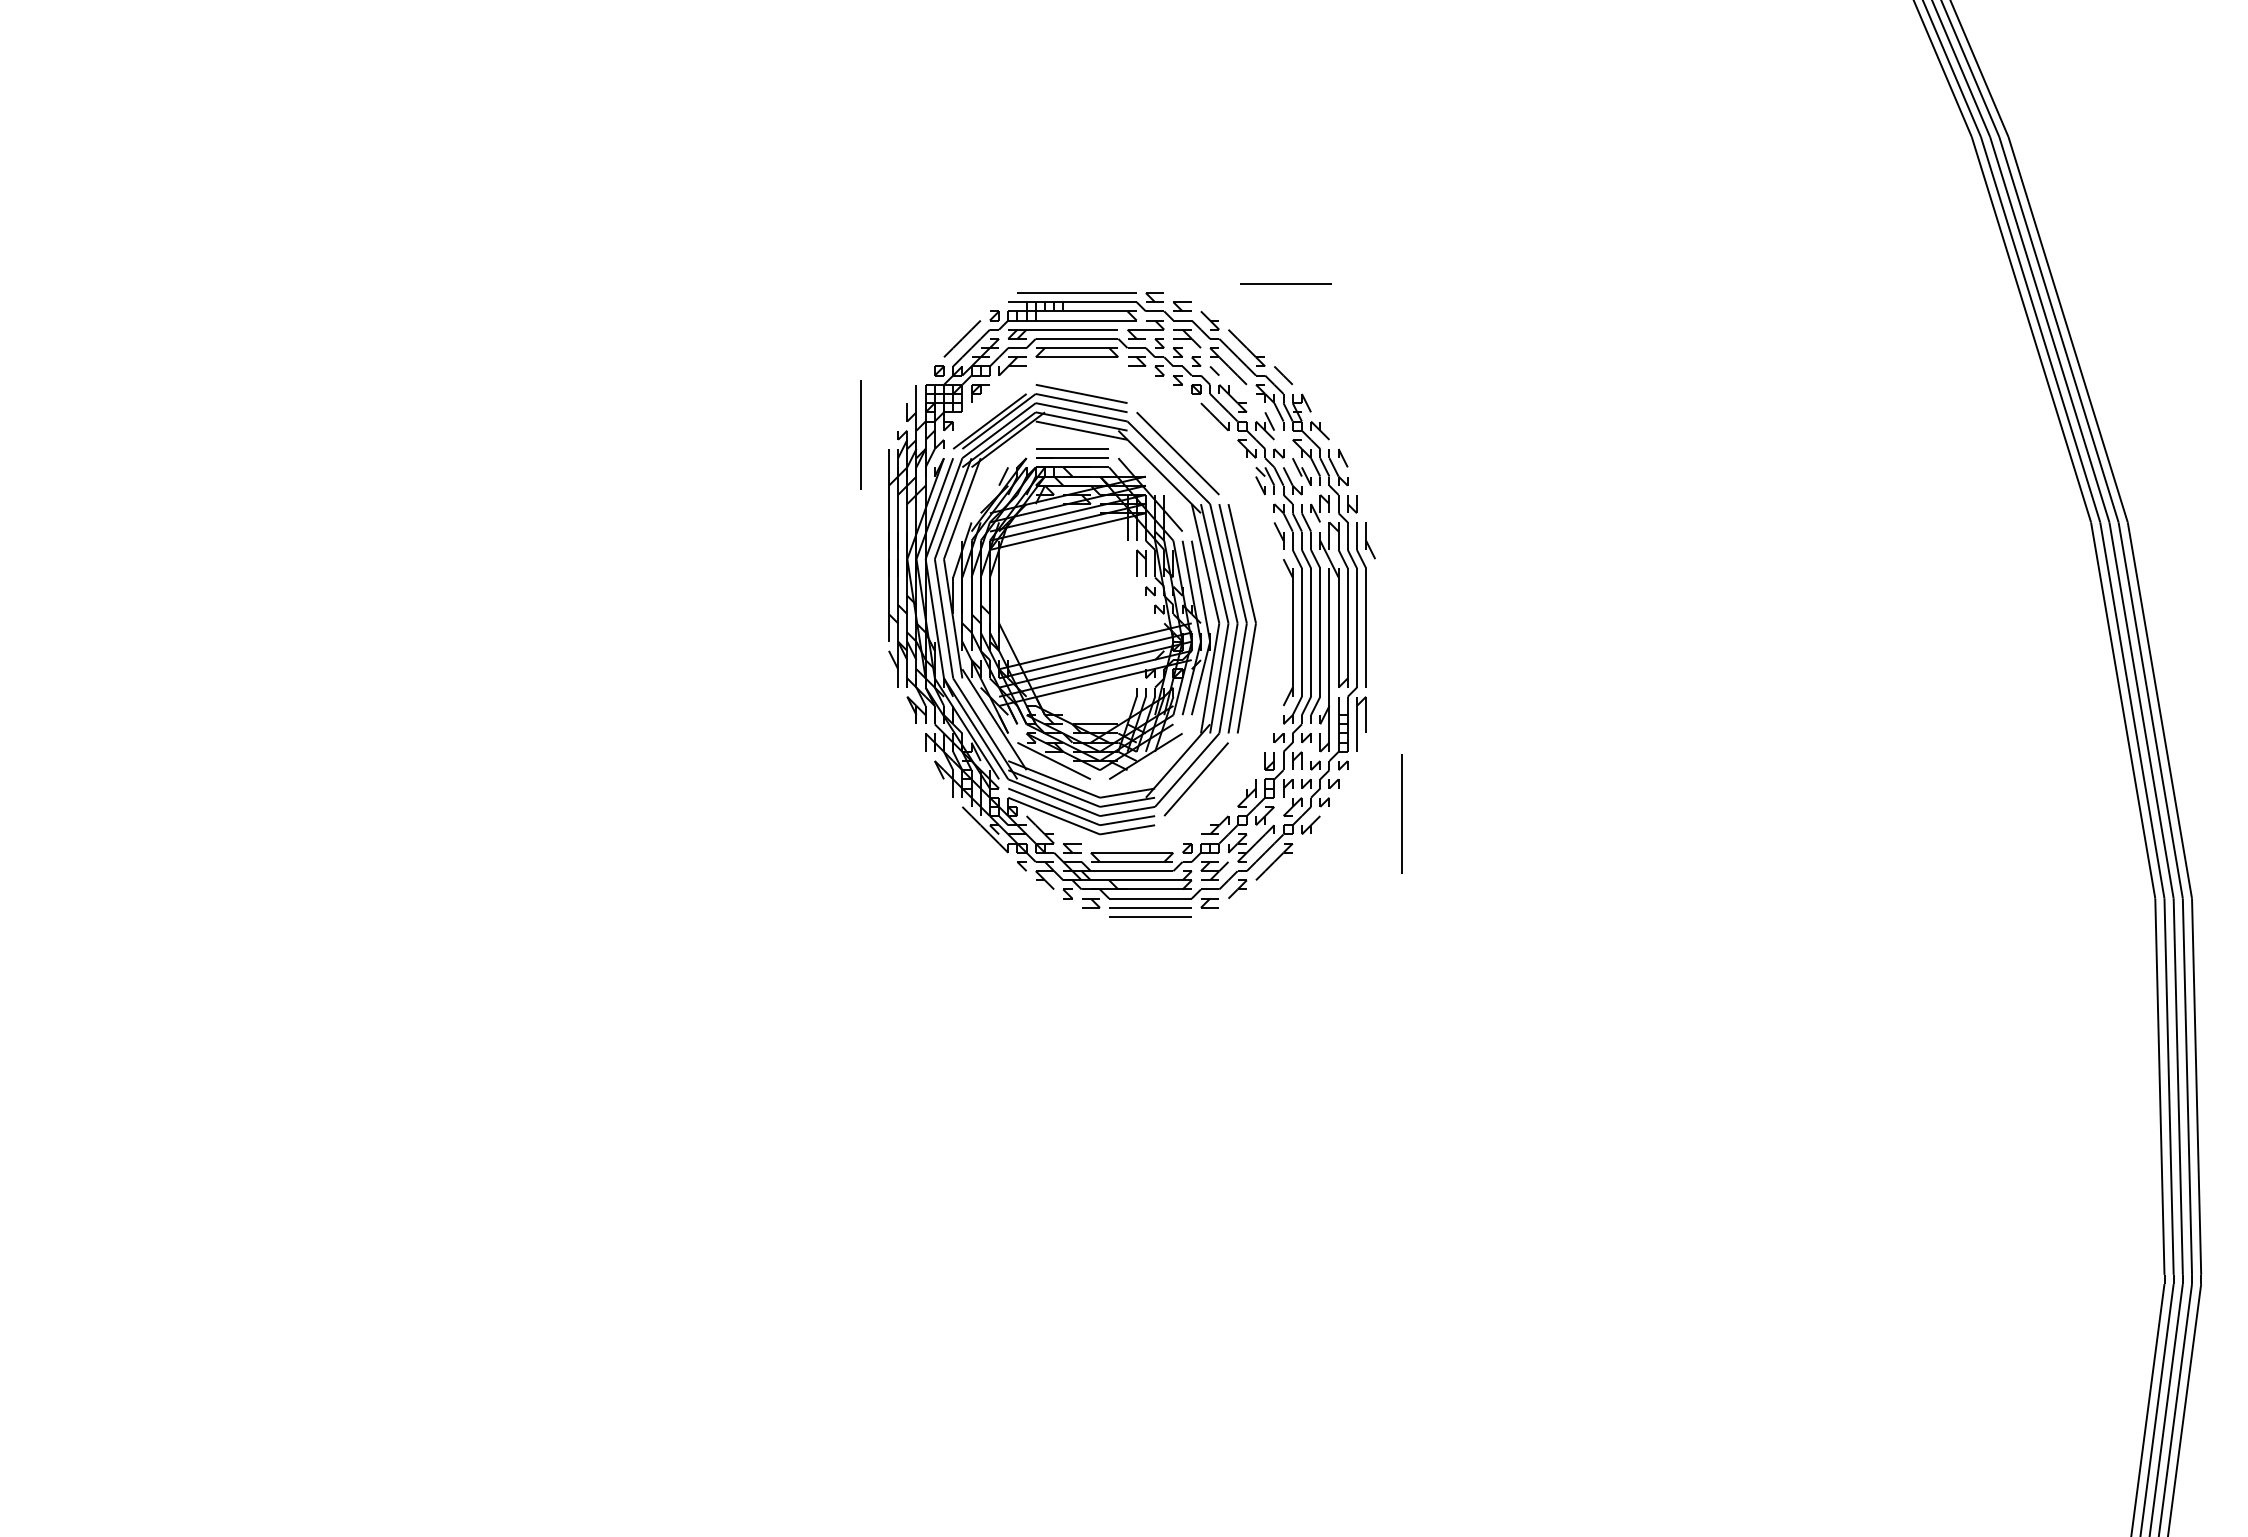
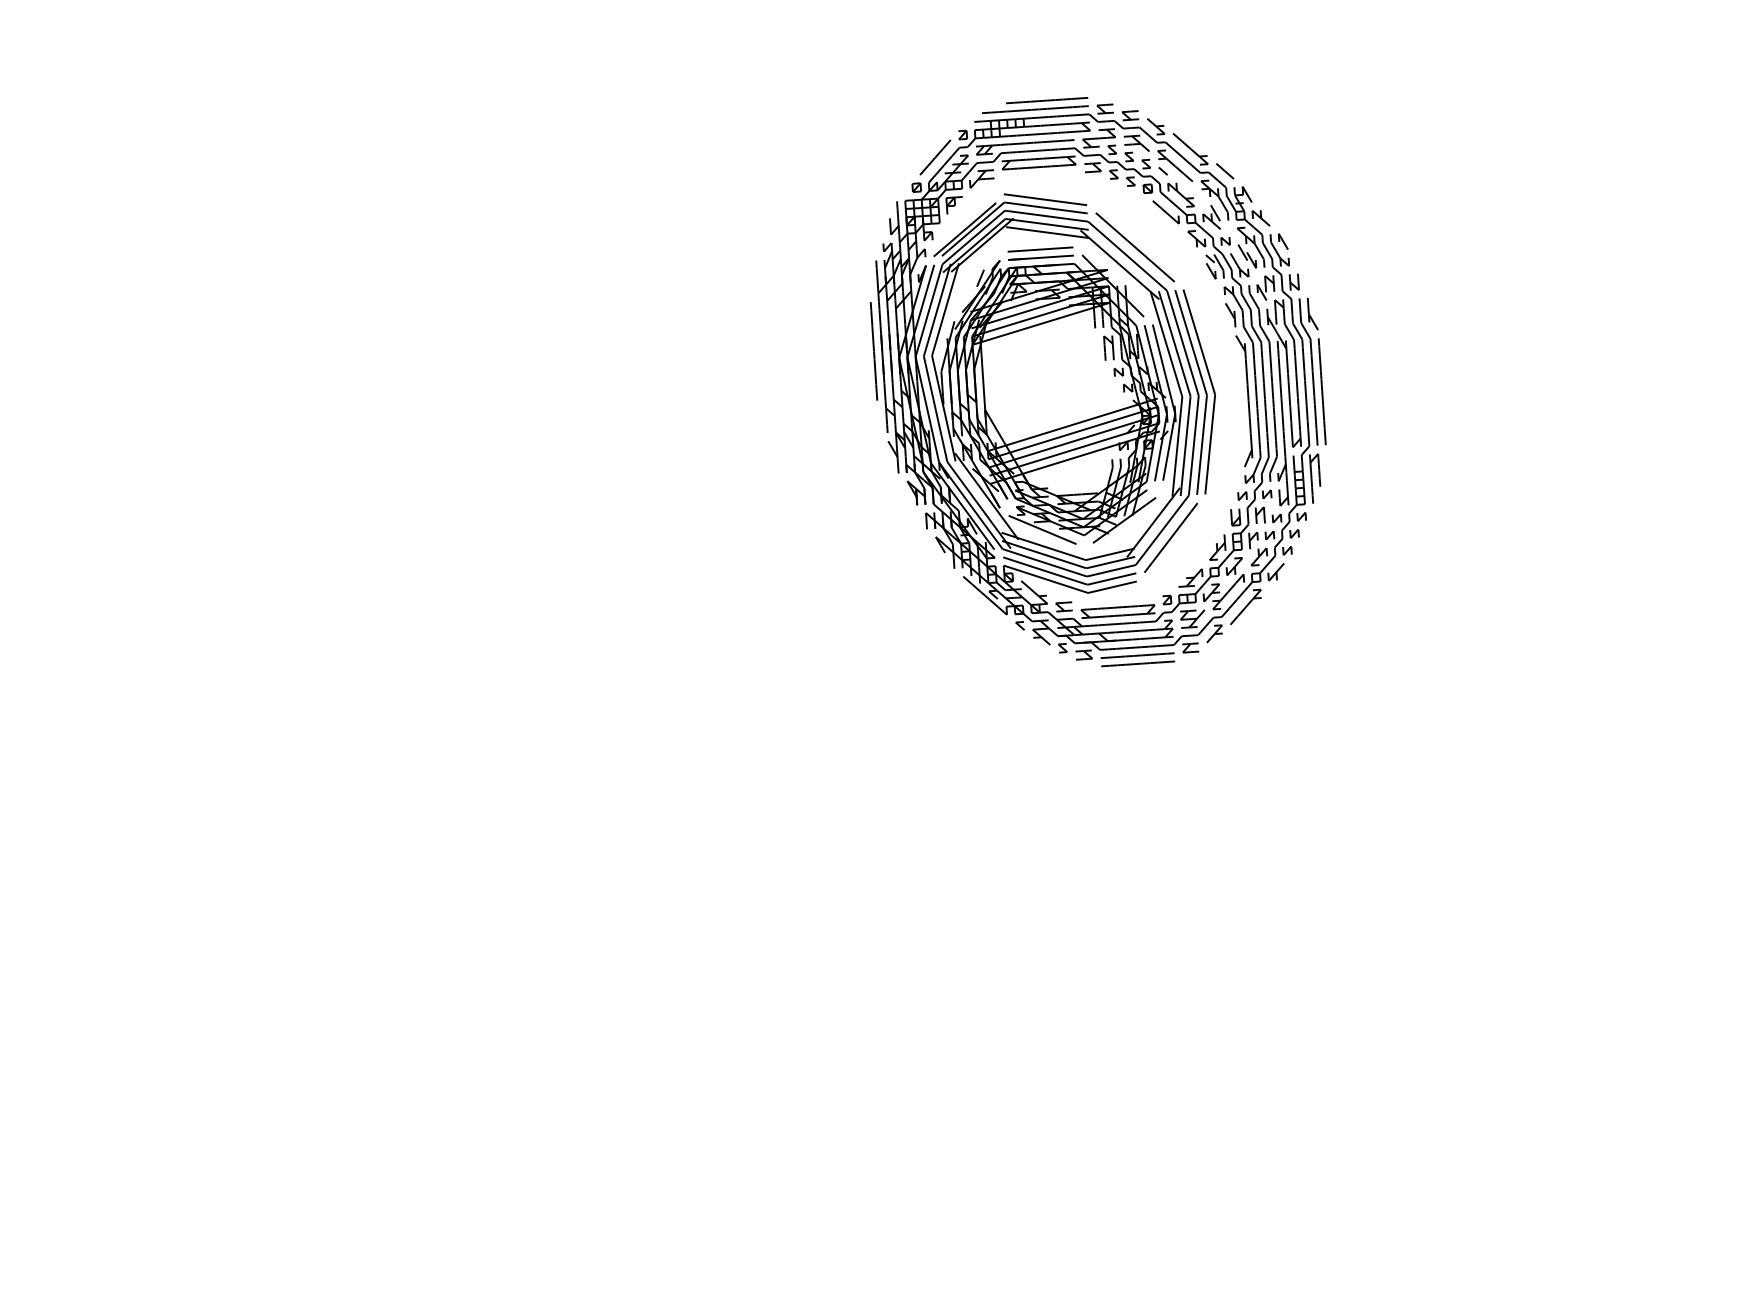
line: (1285, 283) -> (1046, 100), moved
line: (860, 434) -> (873, 351), moved
line: (1401, 813) -> (1321, 391), moved

